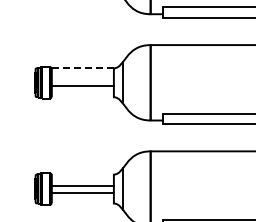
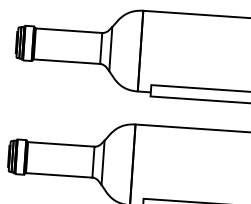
line: (82, 68) -> (68, 30), dashed -> solid
line: (82, 86) -> (66, 61), moved
line: (82, 185) -> (60, 144), moved
line: (82, 192) -> (58, 175), moved

